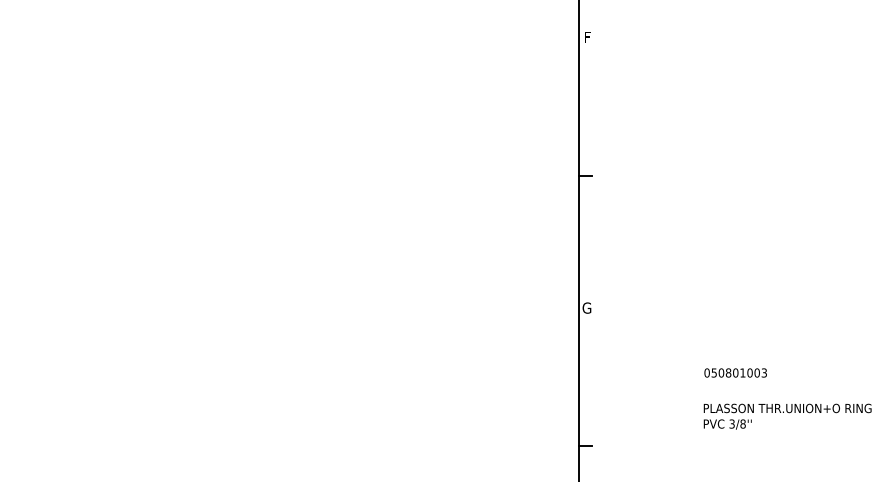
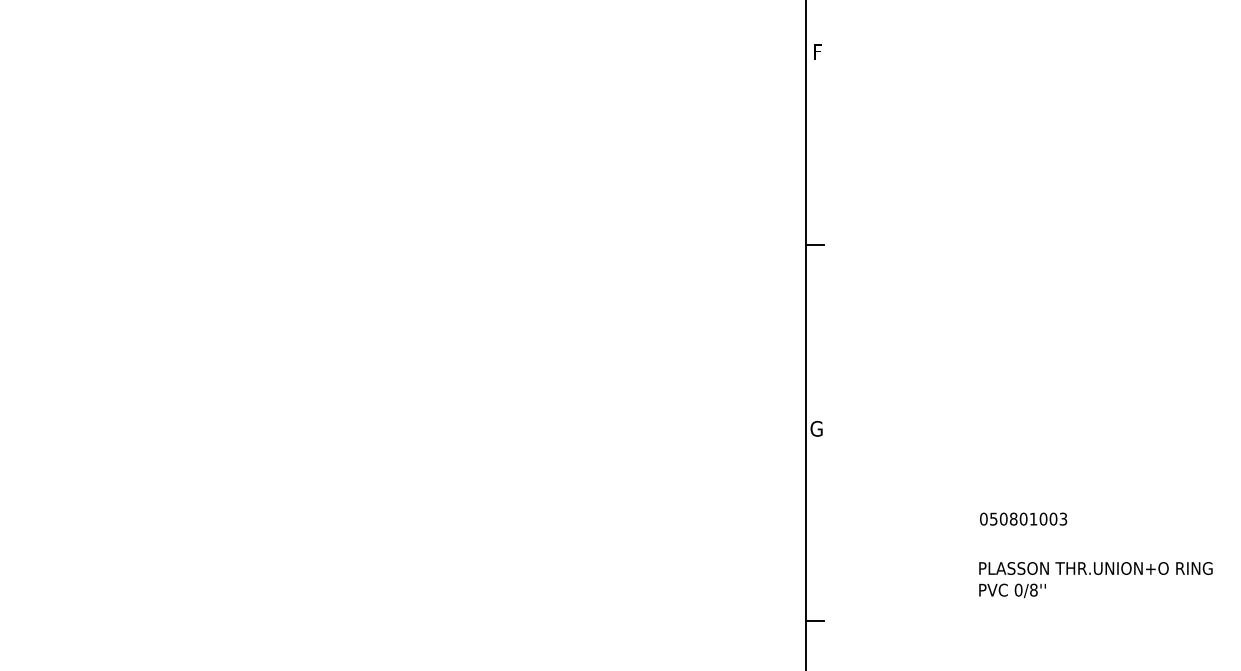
text: (731, 423) -> (1017, 589), 3/8'' -> 0/8''

